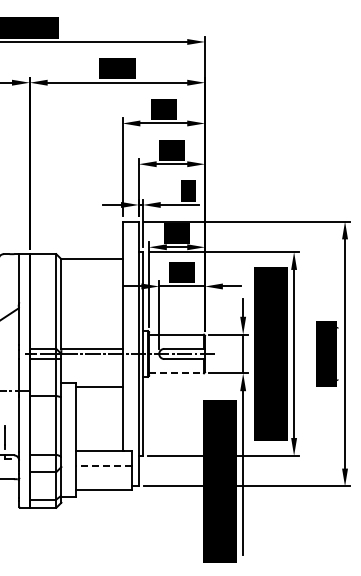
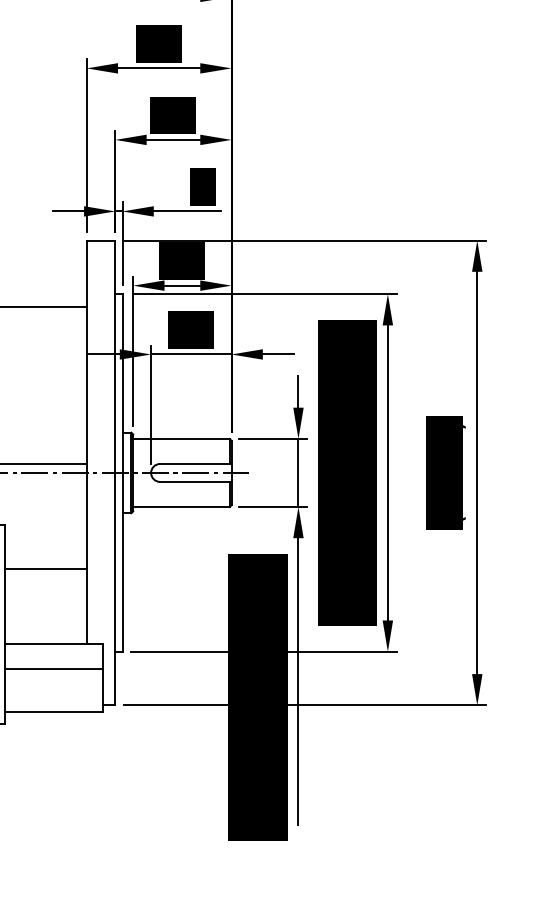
line: (176, 373) -> (181, 507), dashed -> solid
line: (99, 386) -> (46, 568), moved
line: (103, 465) -> (53, 668), dashed -> solid

